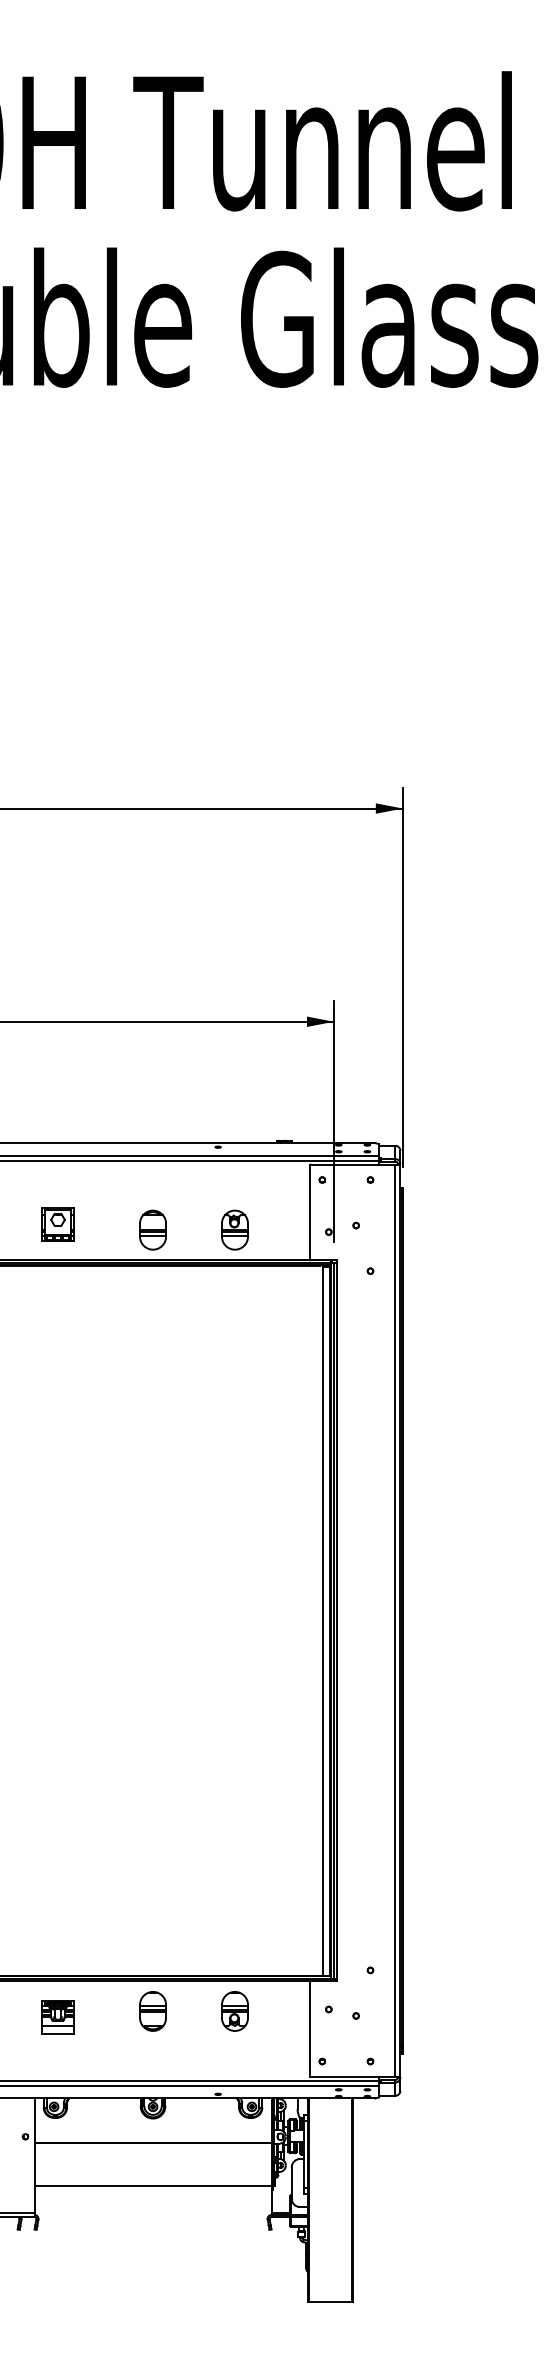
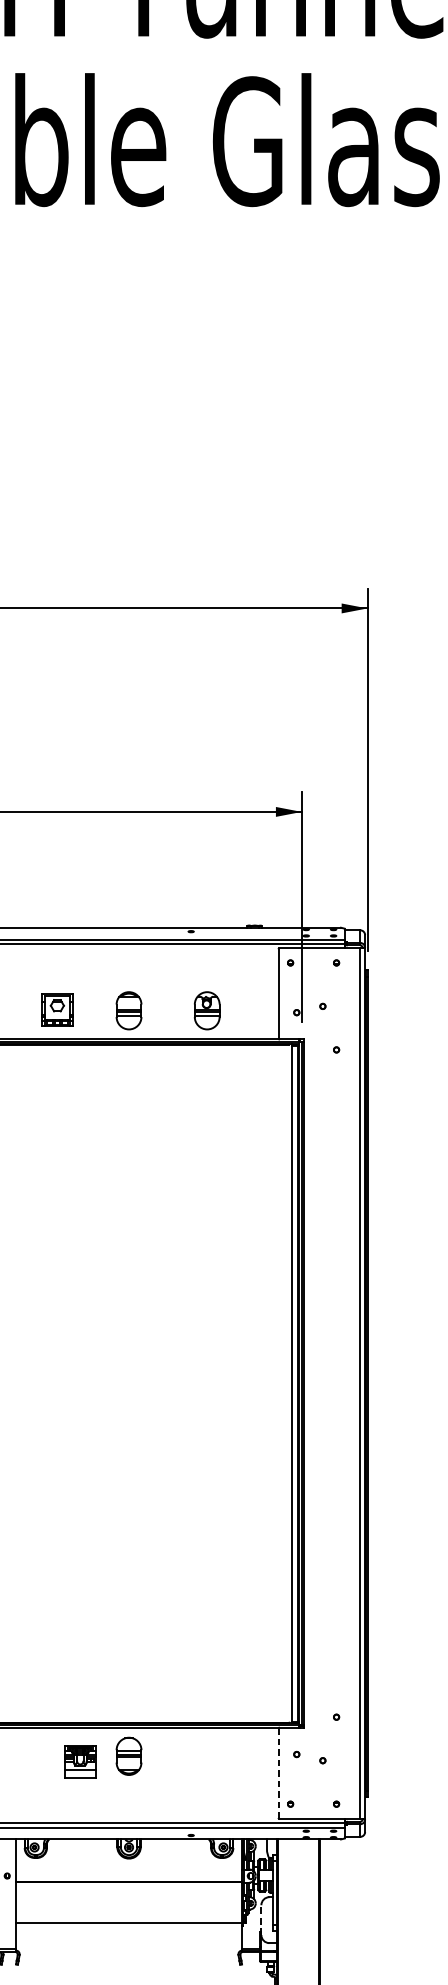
part: (57, 1224) -> (56, 1010), moved
part: (234, 2011) -> (206, 1756), removed
part: (57, 2017) -> (79, 1762), moved
line: (309, 2029) -> (278, 1773), solid -> dashed
line: (291, 2183) -> (261, 1920), solid -> dashed

